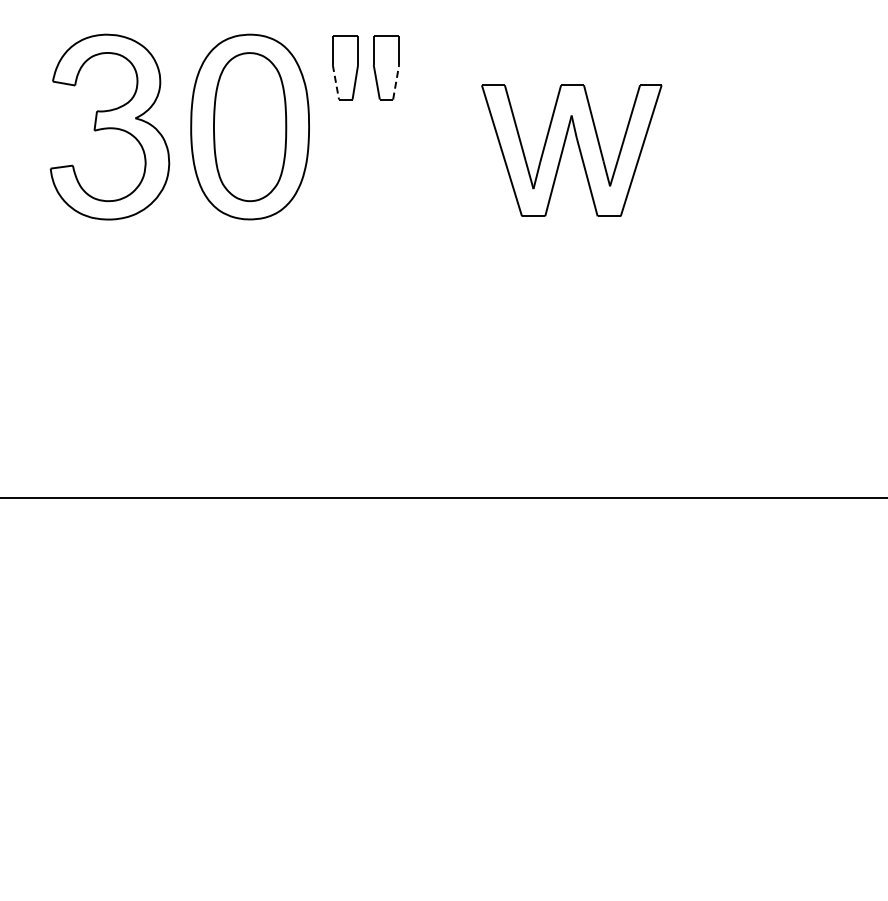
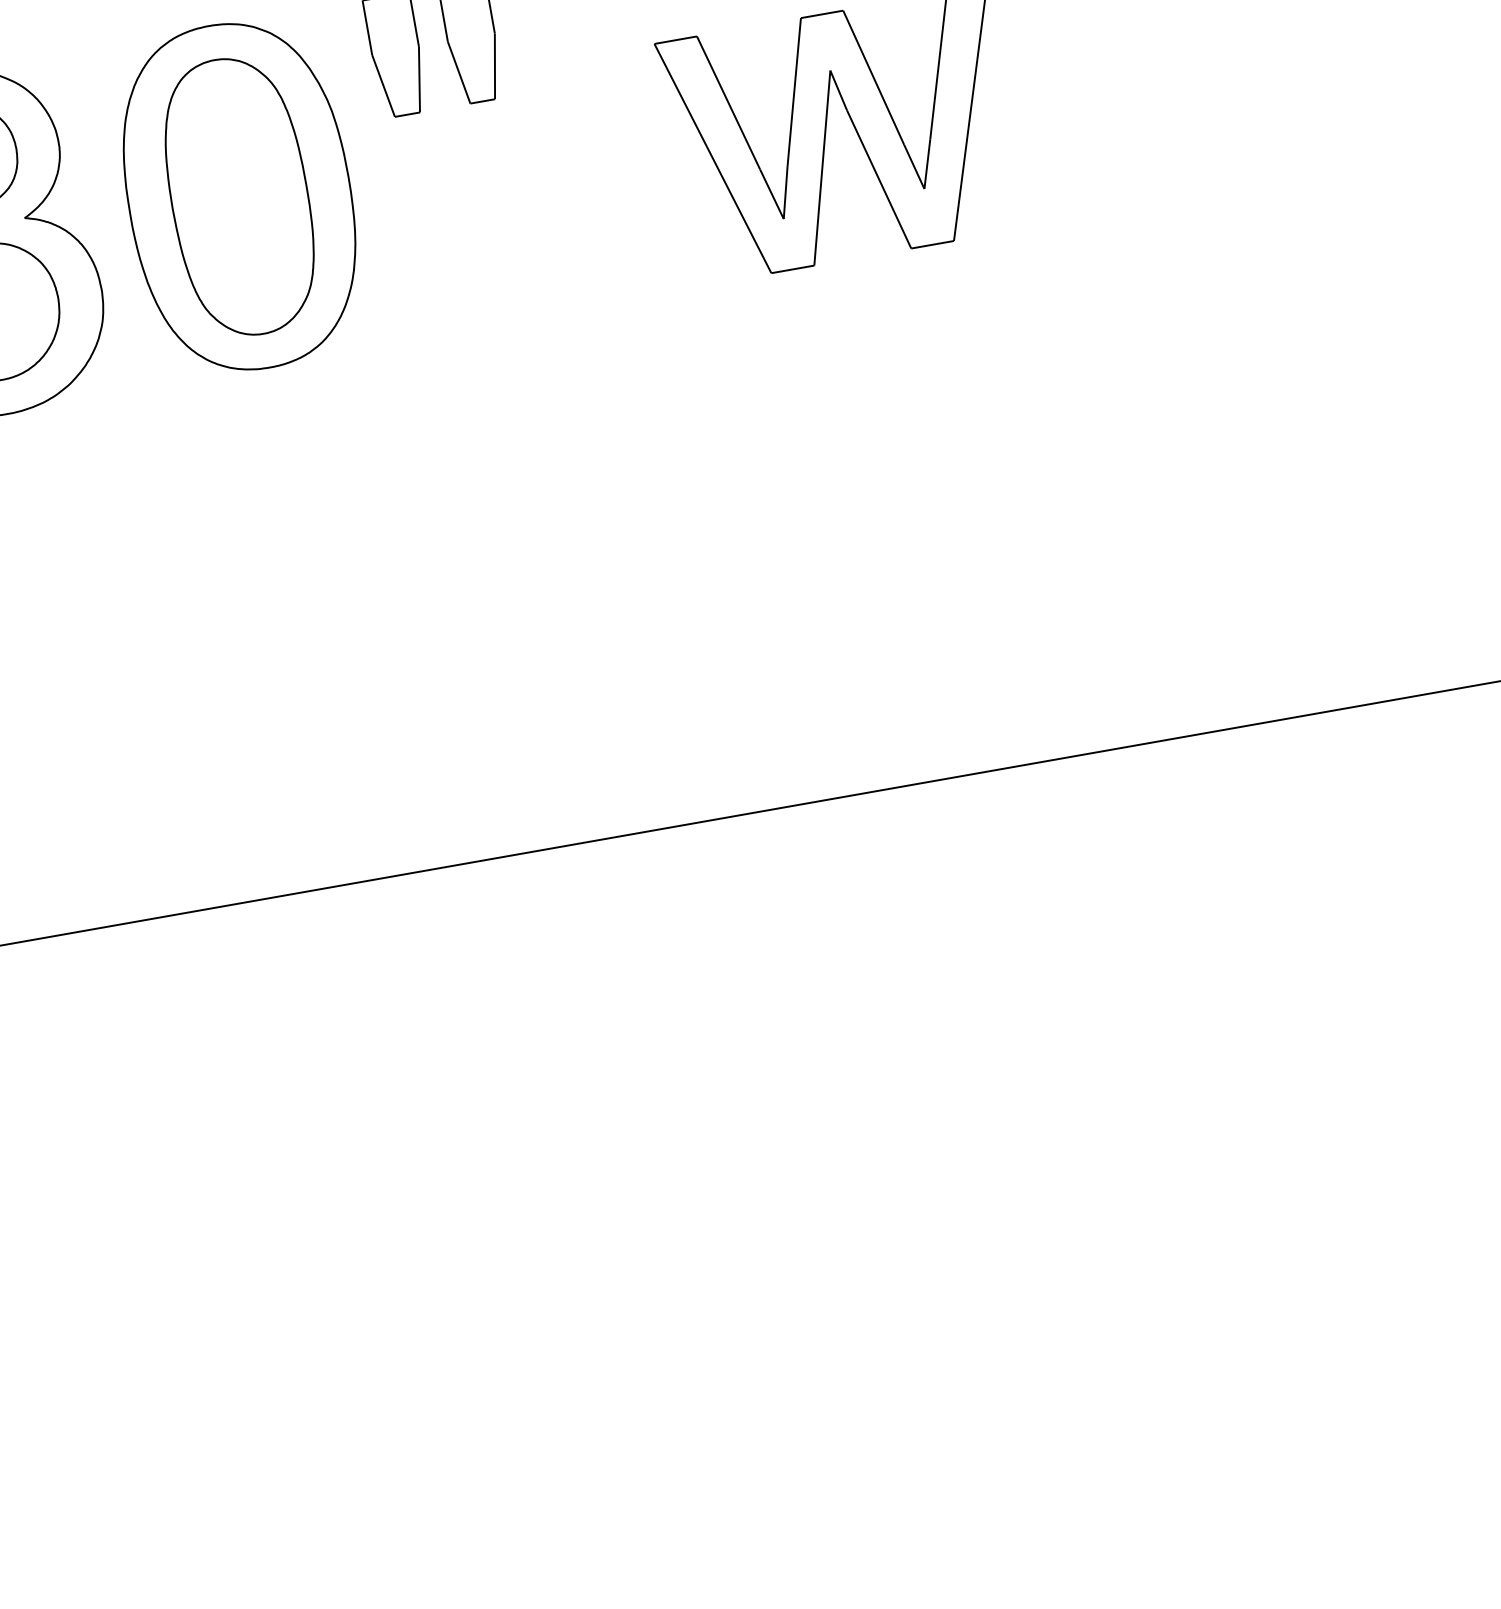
line: (335, 82) -> (382, 86), dashed -> solid
line: (396, 82) -> (495, 66), dashed -> solid

